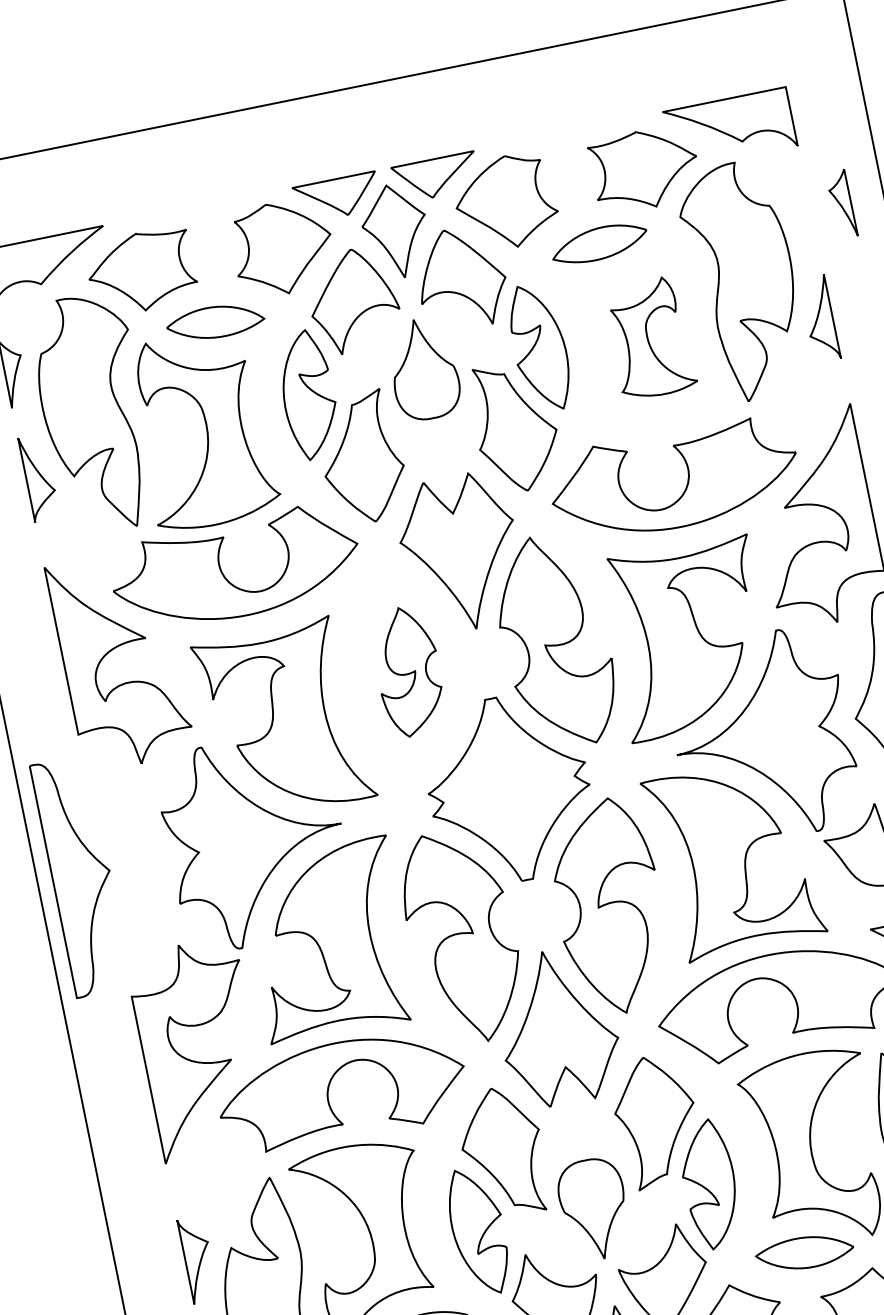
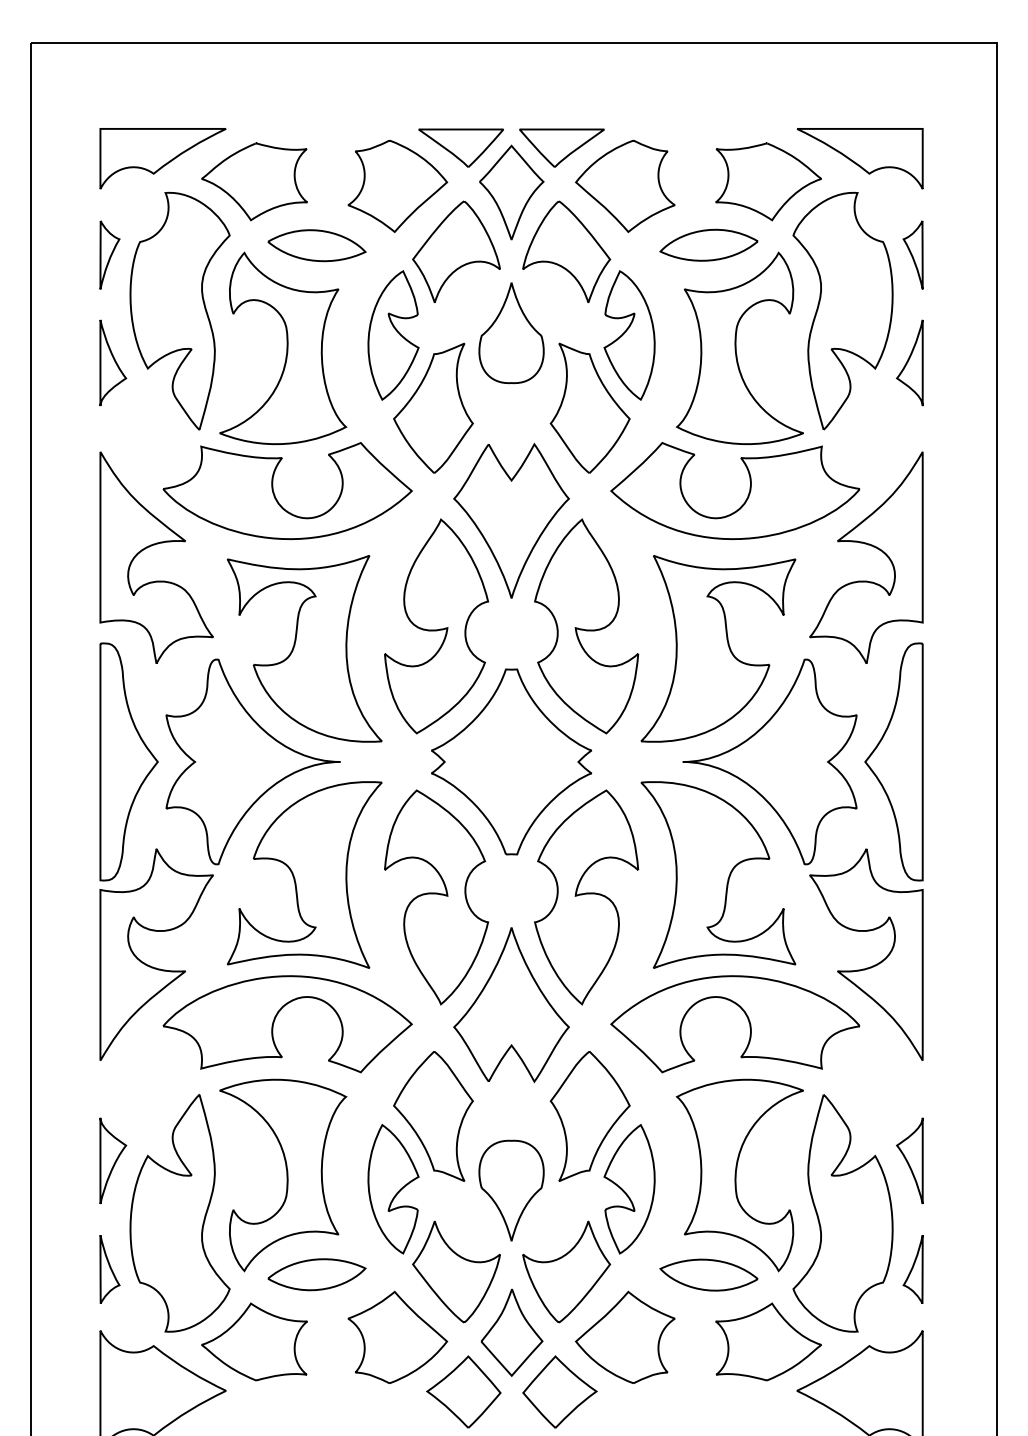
part: (841, 203) -> (912, 254), moved
part: (649, 337) -> (739, 347), size x1.67
part: (408, 671) -> (436, 626), size x1.67
part: (80, 876) -> (128, 761), moved

